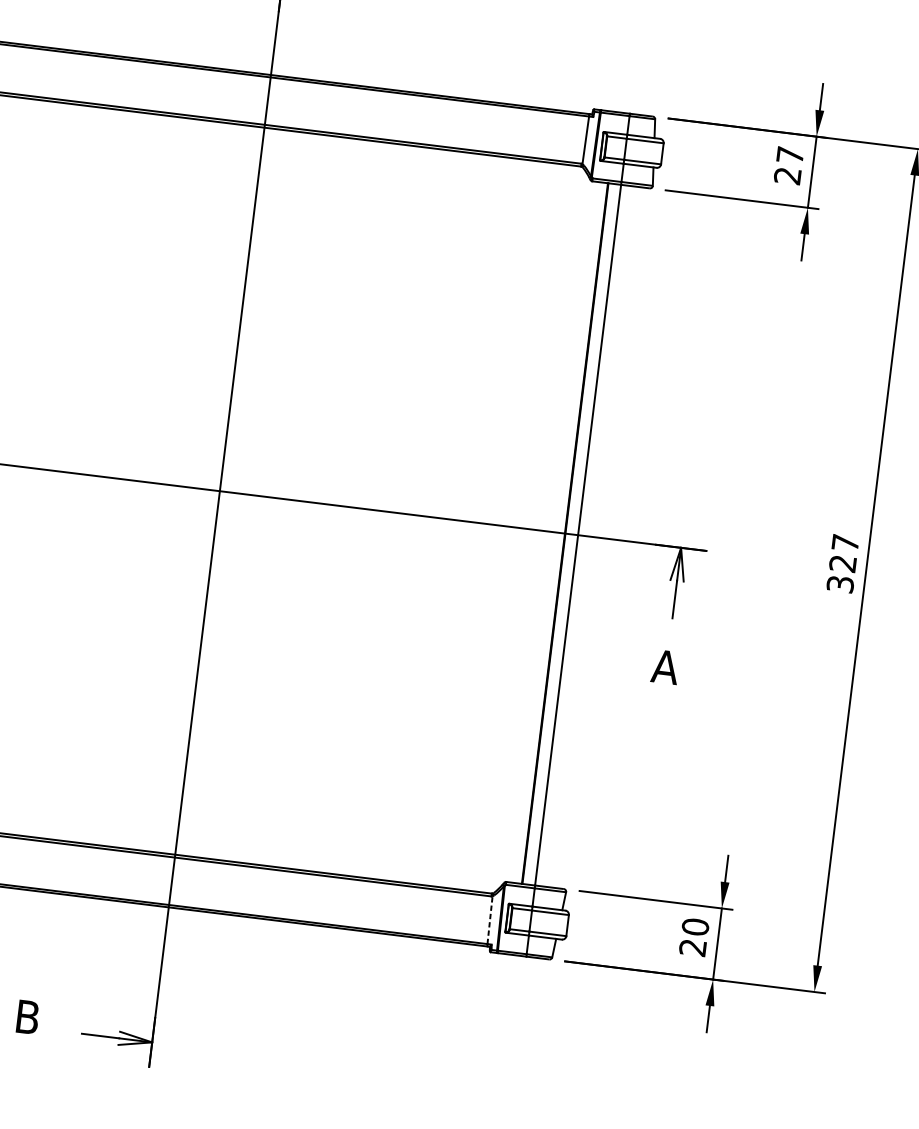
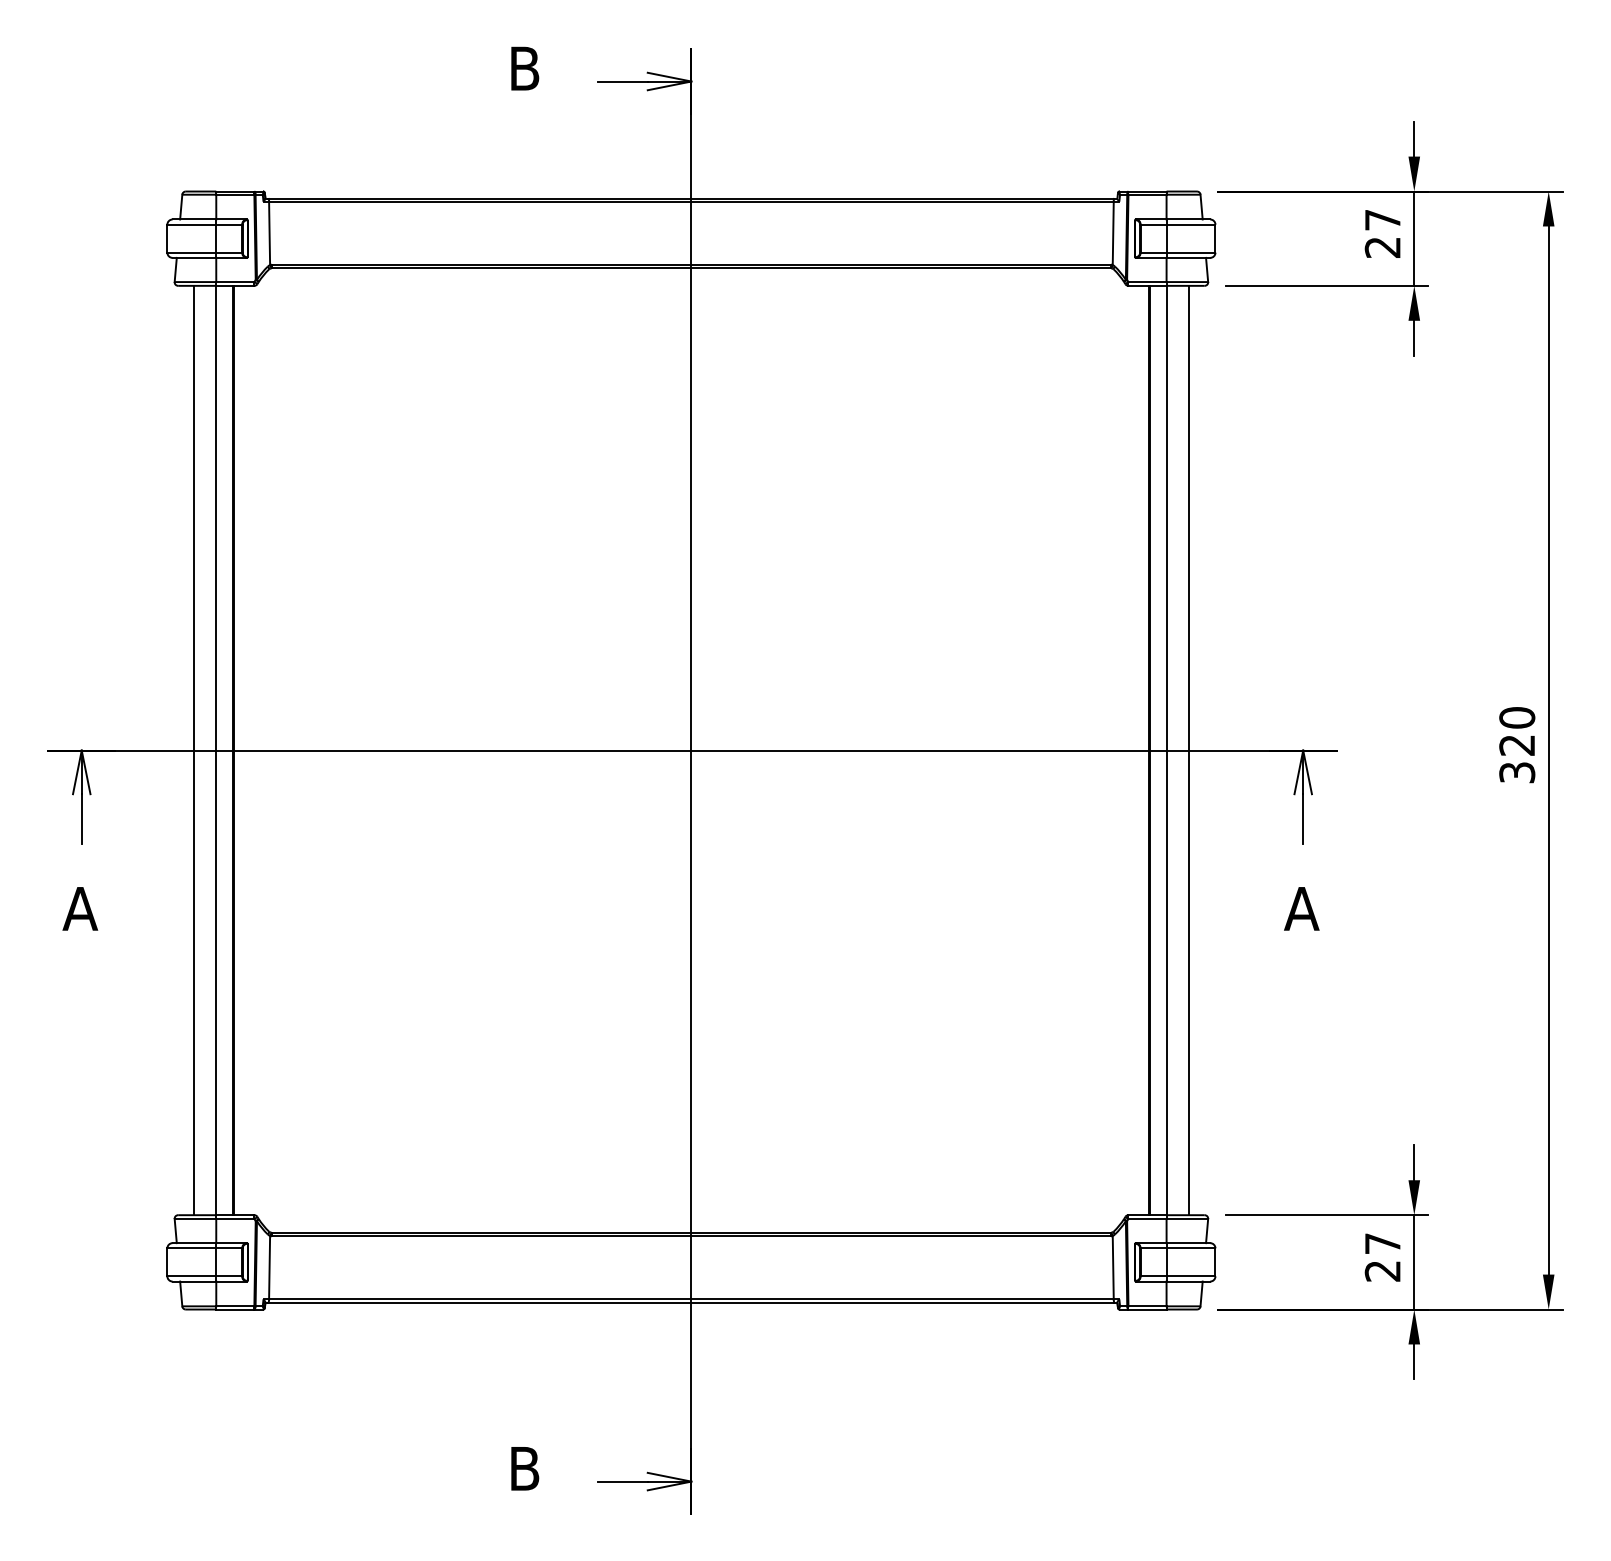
line: (595, 537) -> (1189, 750), added
text: (845, 542) -> (1517, 717), 327 -> 320
line: (490, 920) -> (1113, 1267), dashed -> solid
text: (695, 926) -> (1382, 1243), 20 -> 27

